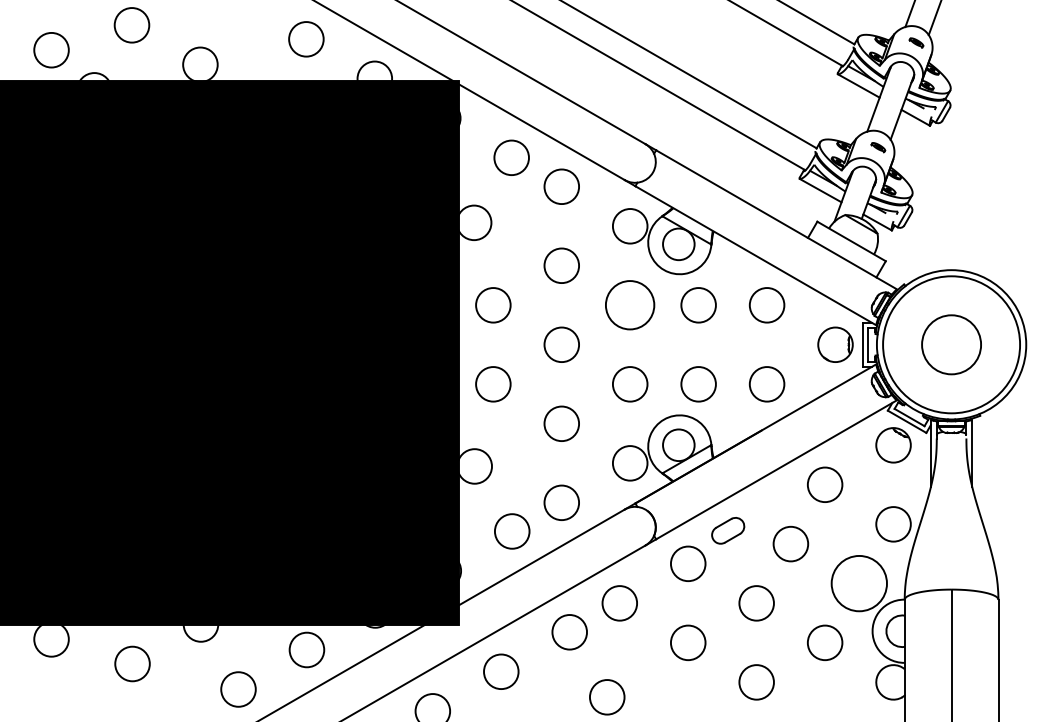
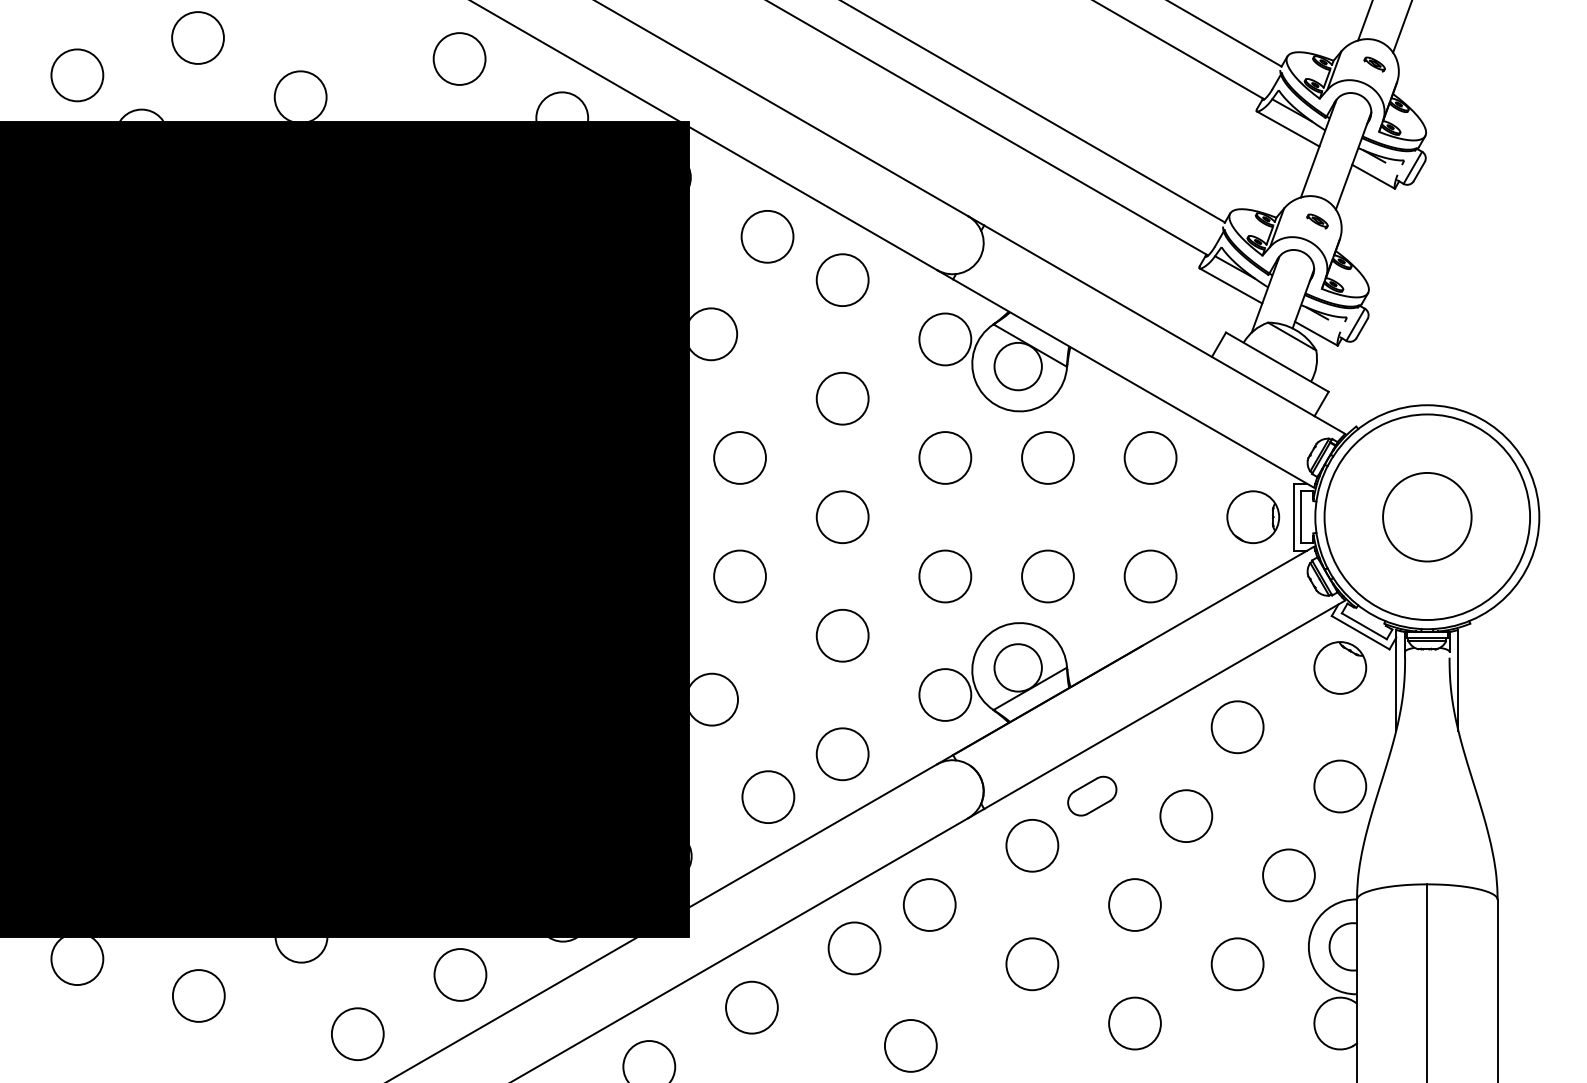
circle: (630, 305) -> (945, 458), size x0.71
circle: (859, 583) -> (1289, 875), size x0.62

